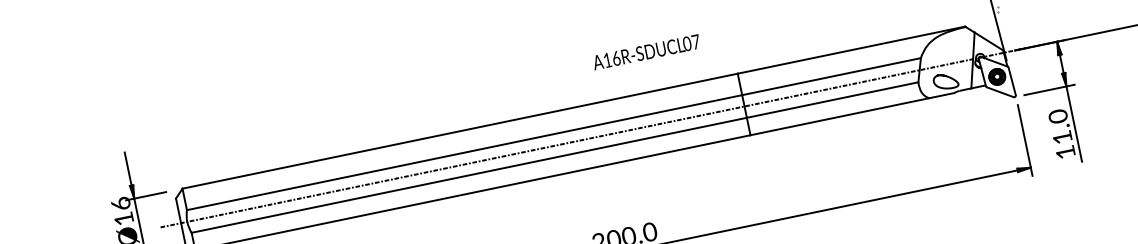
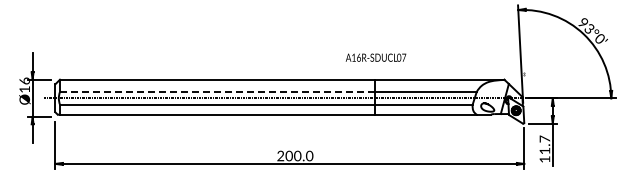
text: (645, 52) -> (375, 57), moved
text: (1057, 115) -> (544, 138), 11.0 -> 11.7
line: (464, 152) -> (217, 91), solid -> dashed

